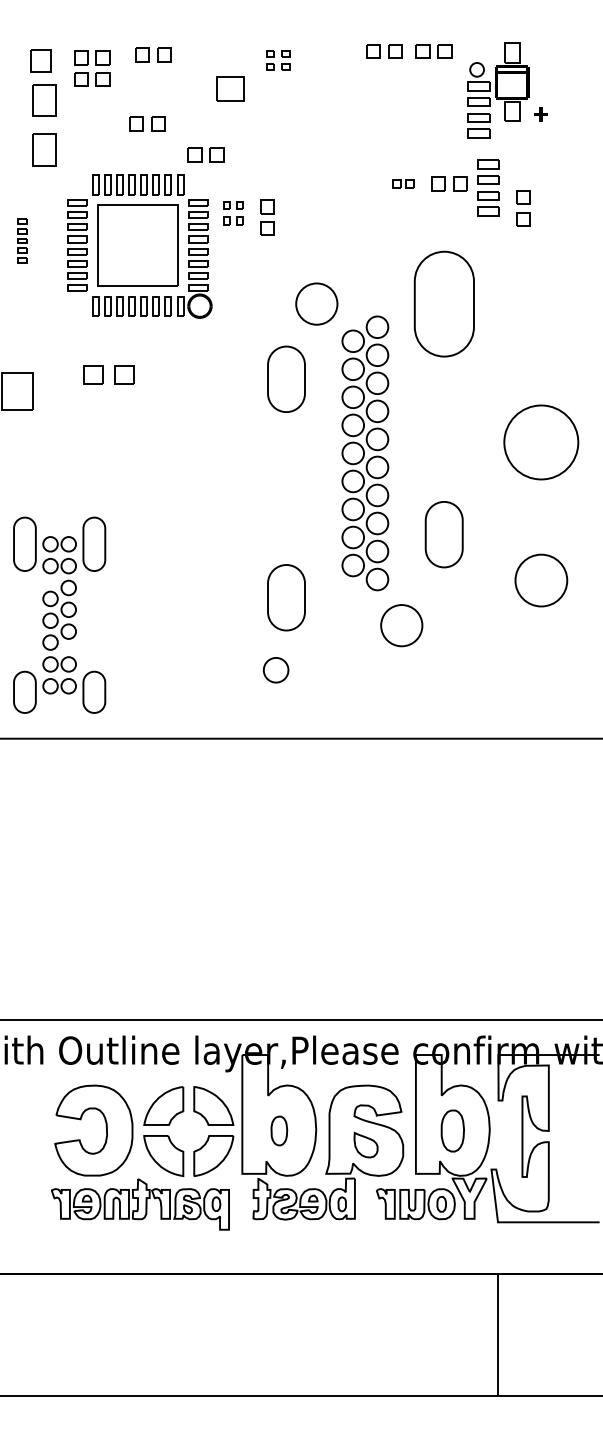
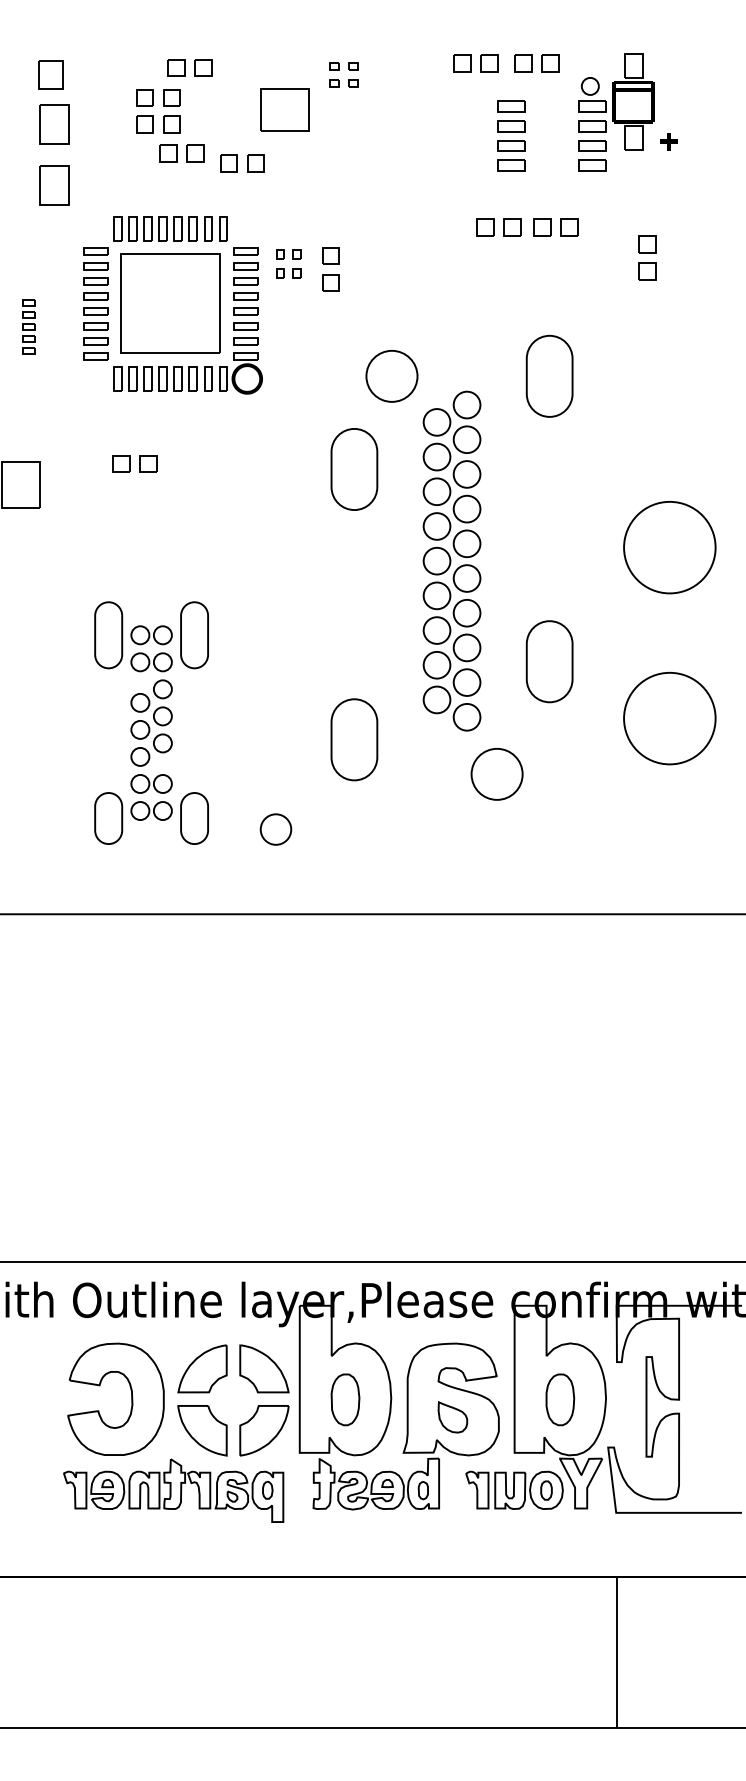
part: (92, 68) -> (158, 110), moved
part: (230, 88) -> (285, 109), size x1.43
part: (205, 154) -> (241, 162), moved
part: (403, 183) -> (499, 227), size x1.67
part: (488, 187) -> (511, 135), moved
part: (22, 240) -> (28, 326), moved
part: (443, 303) -> (548, 375), size x0.62
part: (109, 374) -> (135, 463), size x0.71
circle: (541, 580) -> (670, 718), size x1.43
part: (59, 614) -> (151, 722), moved
circle: (275, 670) -> (275, 829), moved
part: (279, 1130) -> (345, 1399), size x1.43

